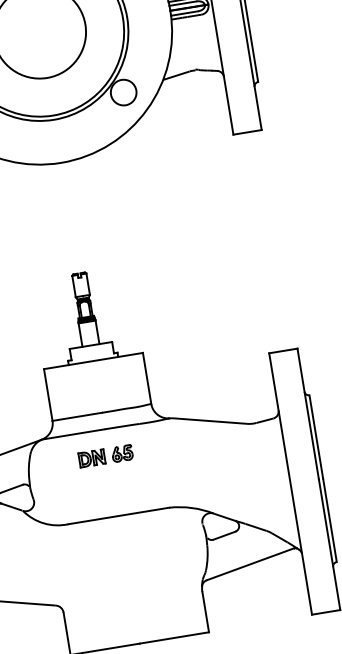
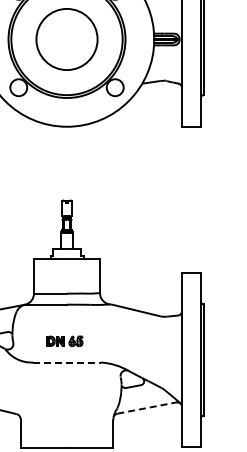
part: (105, 456) -> (64, 341), moved
line: (119, 515) -> (67, 362), solid -> dashed
line: (250, 563) -> (147, 407), solid -> dashed

